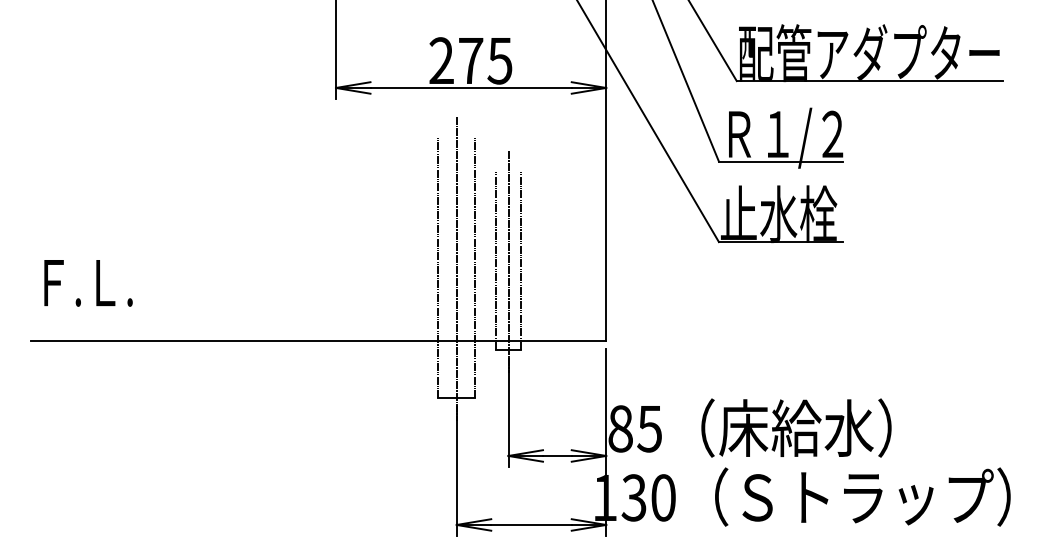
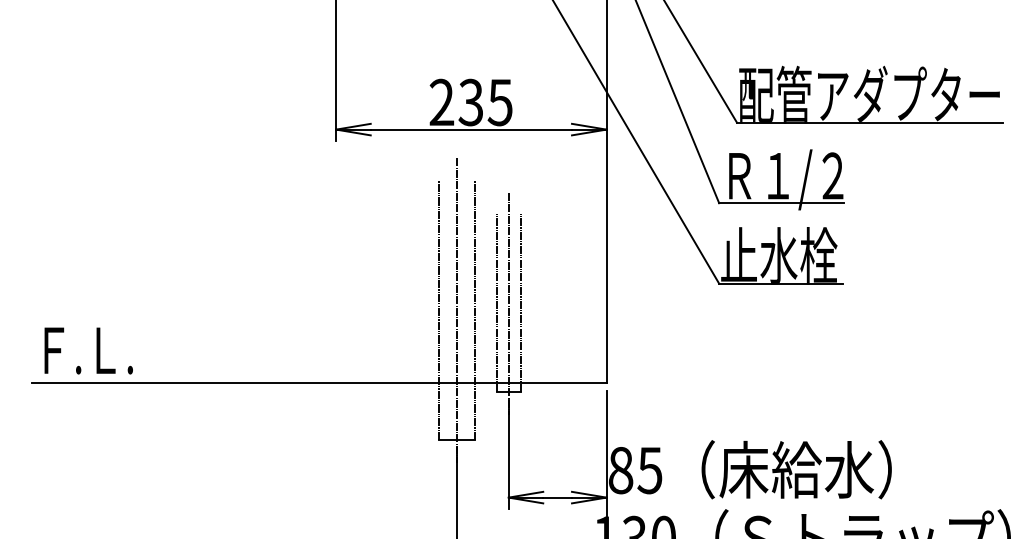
text: (470, 60) -> (470, 102), 275 -> 235
text: (88, 283) -> (88, 351), moved

